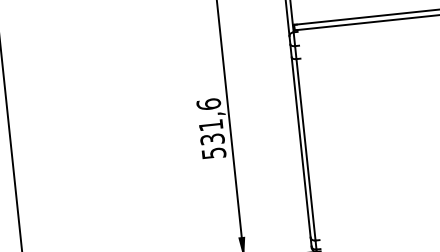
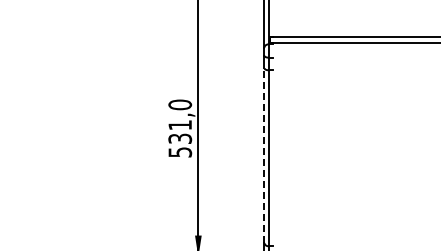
text: (208, 104) -> (179, 104), 531,6 -> 531,0
line: (301, 147) -> (264, 155), solid -> dashed

